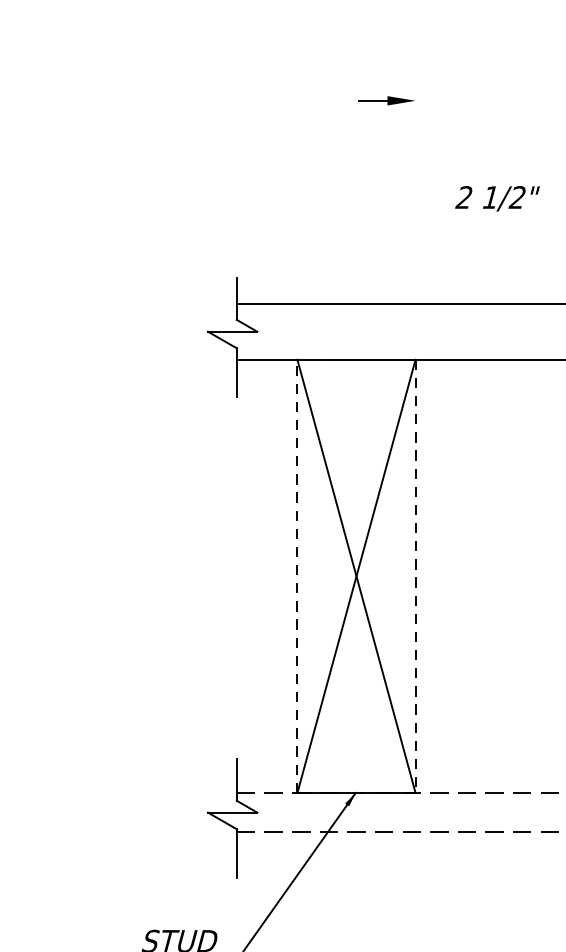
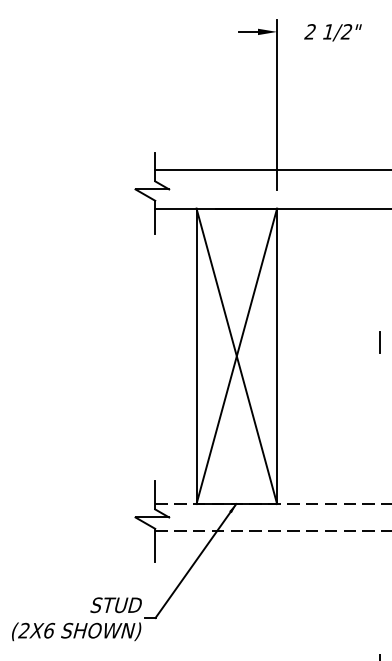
text: (496, 198) -> (332, 32), moved
line: (416, 207) -> (277, 104), added
line: (297, 576) -> (196, 356), dashed -> solid
line: (416, 576) -> (277, 356), dashed -> solid

